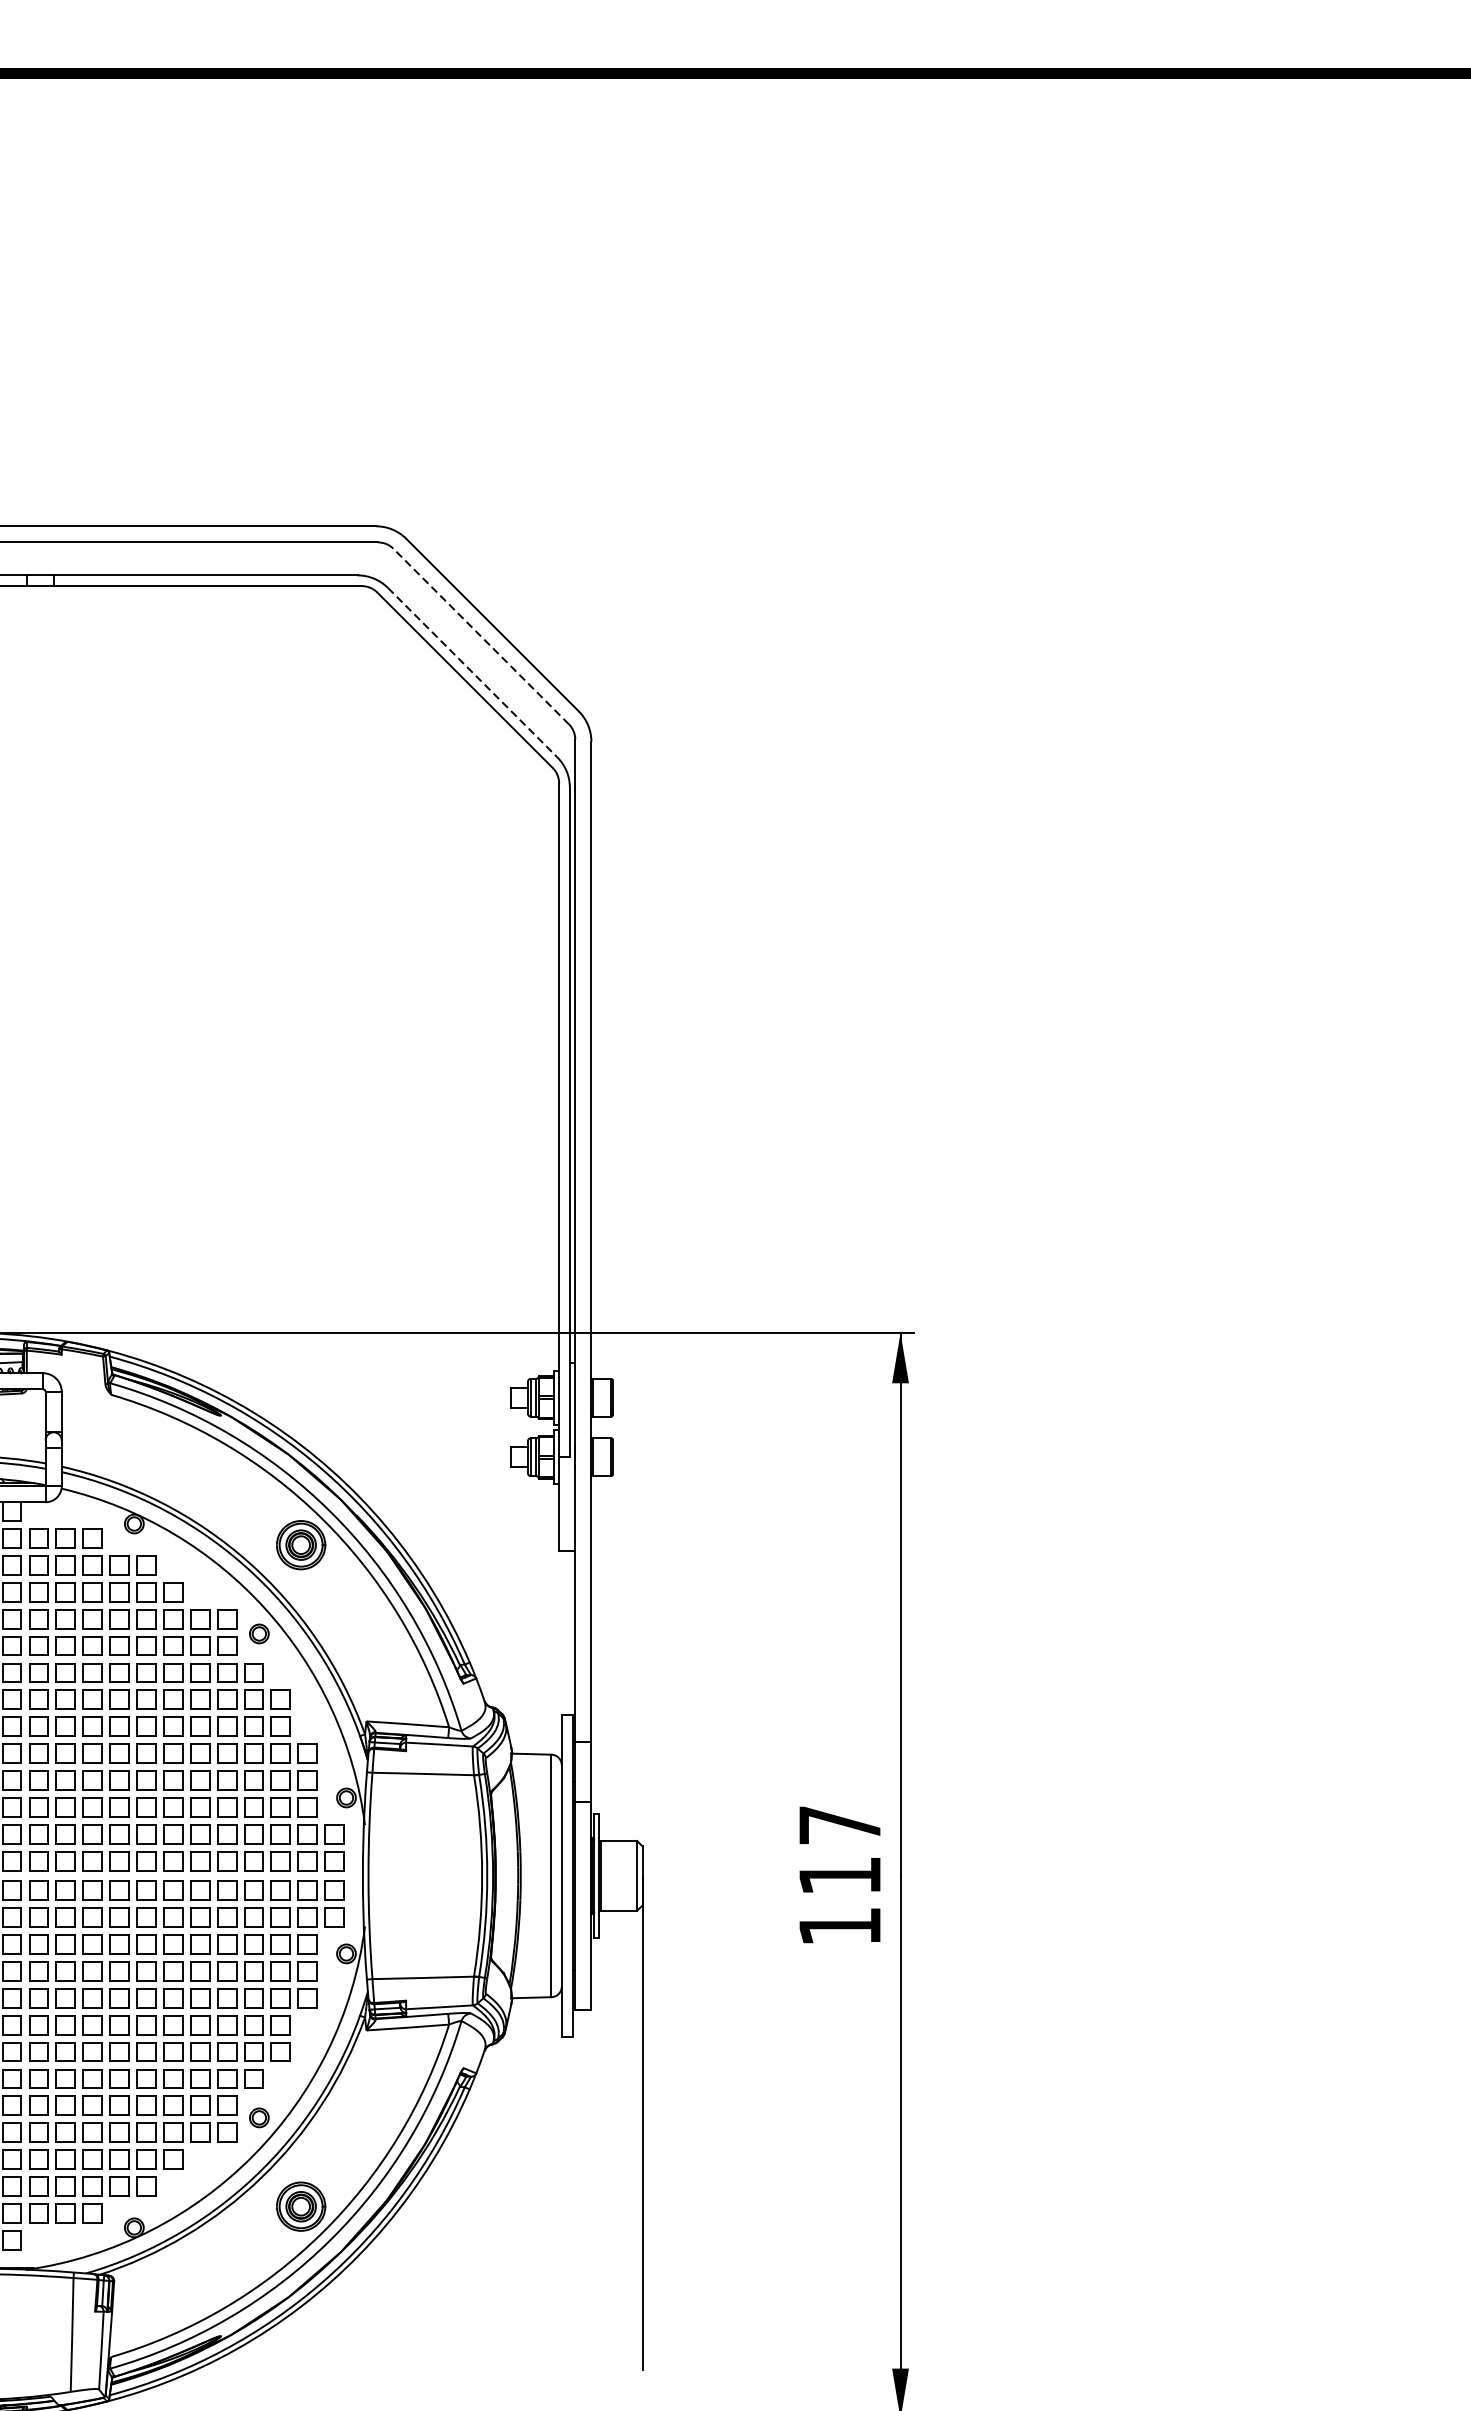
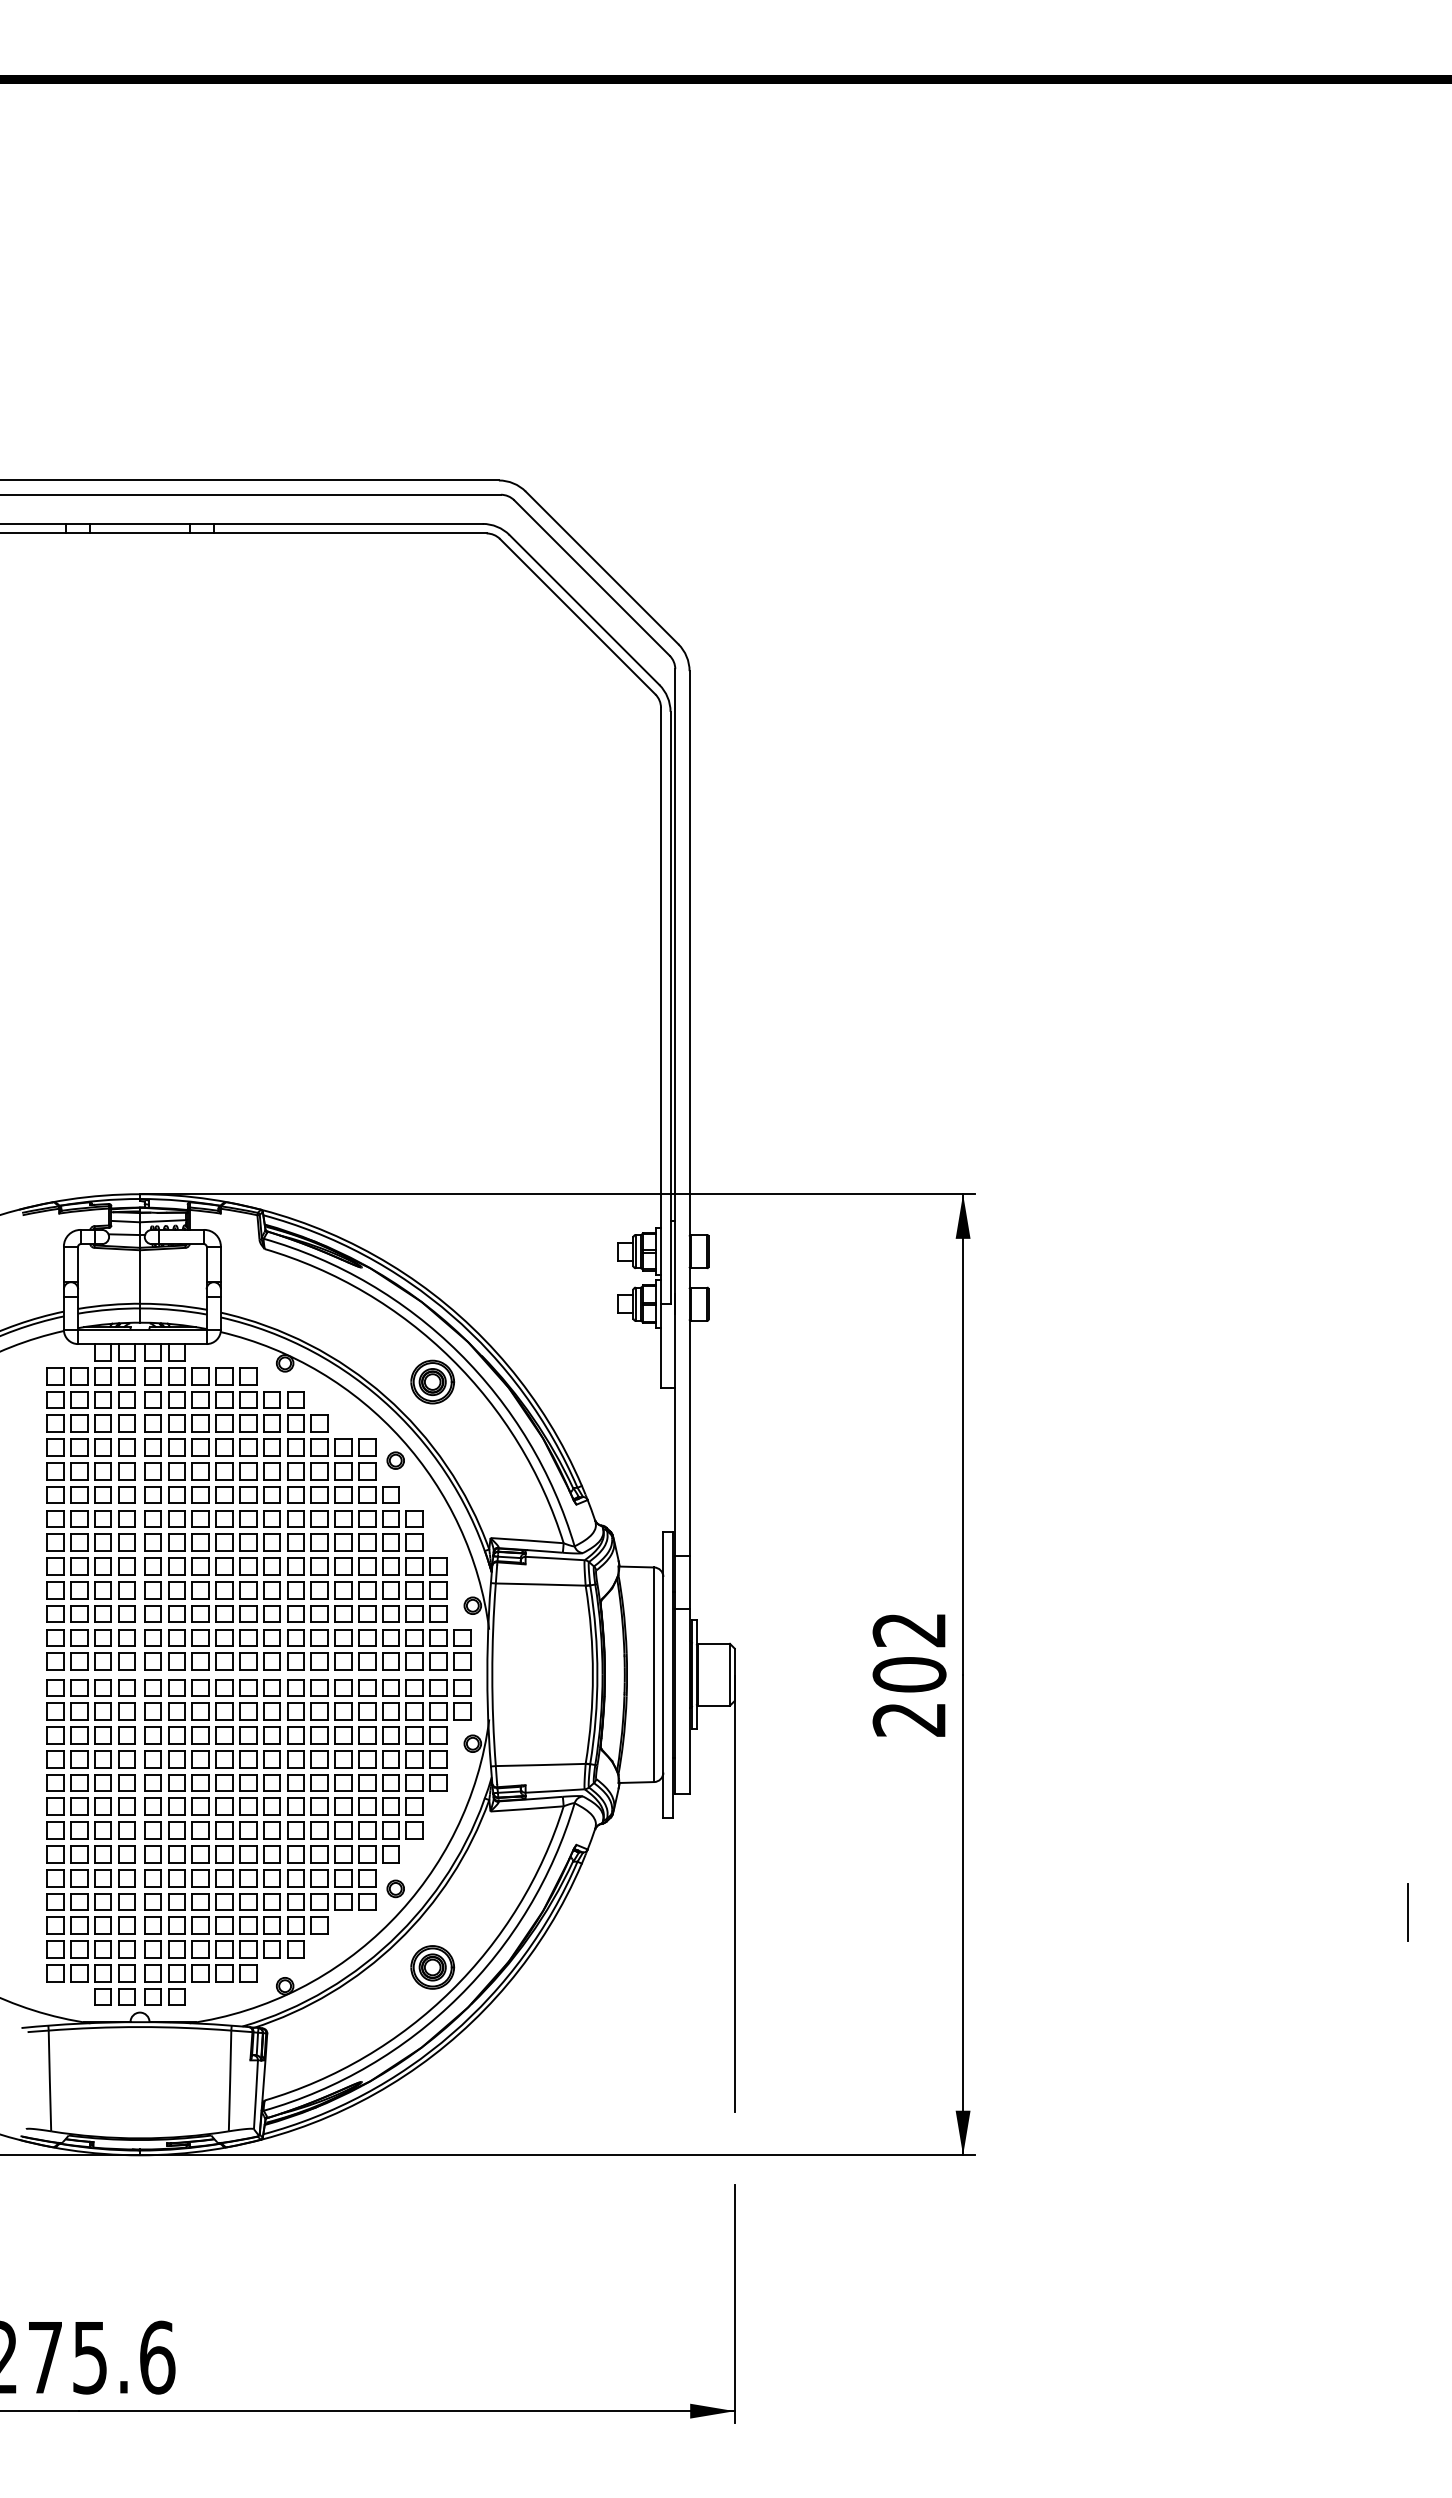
line: (481, 637) -> (592, 578), dashed -> solid
line: (472, 672) -> (584, 609), dashed -> solid
text: (839, 1875) -> (909, 1674), 117 -> 202
line: (1403, 2144) -> (1408, 1912), added

